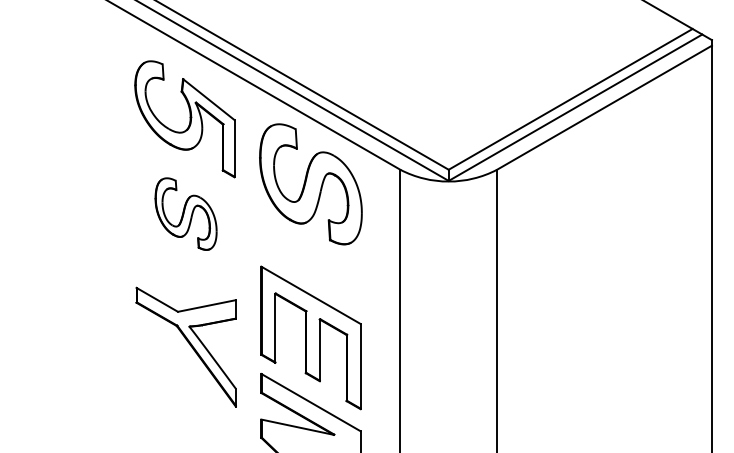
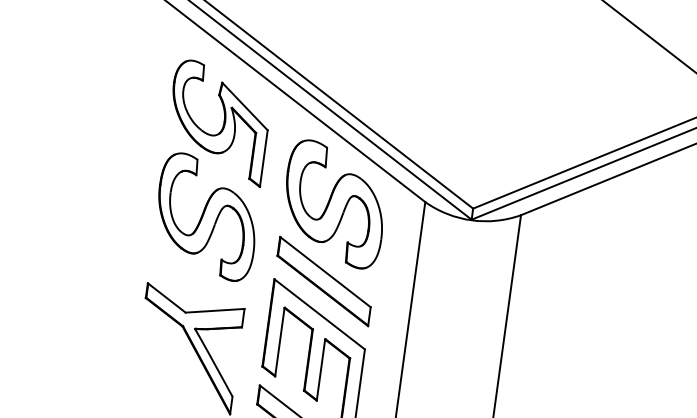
part: (185, 213) -> (206, 216), size x1.67
part: (310, 262) -> (323, 281), added

